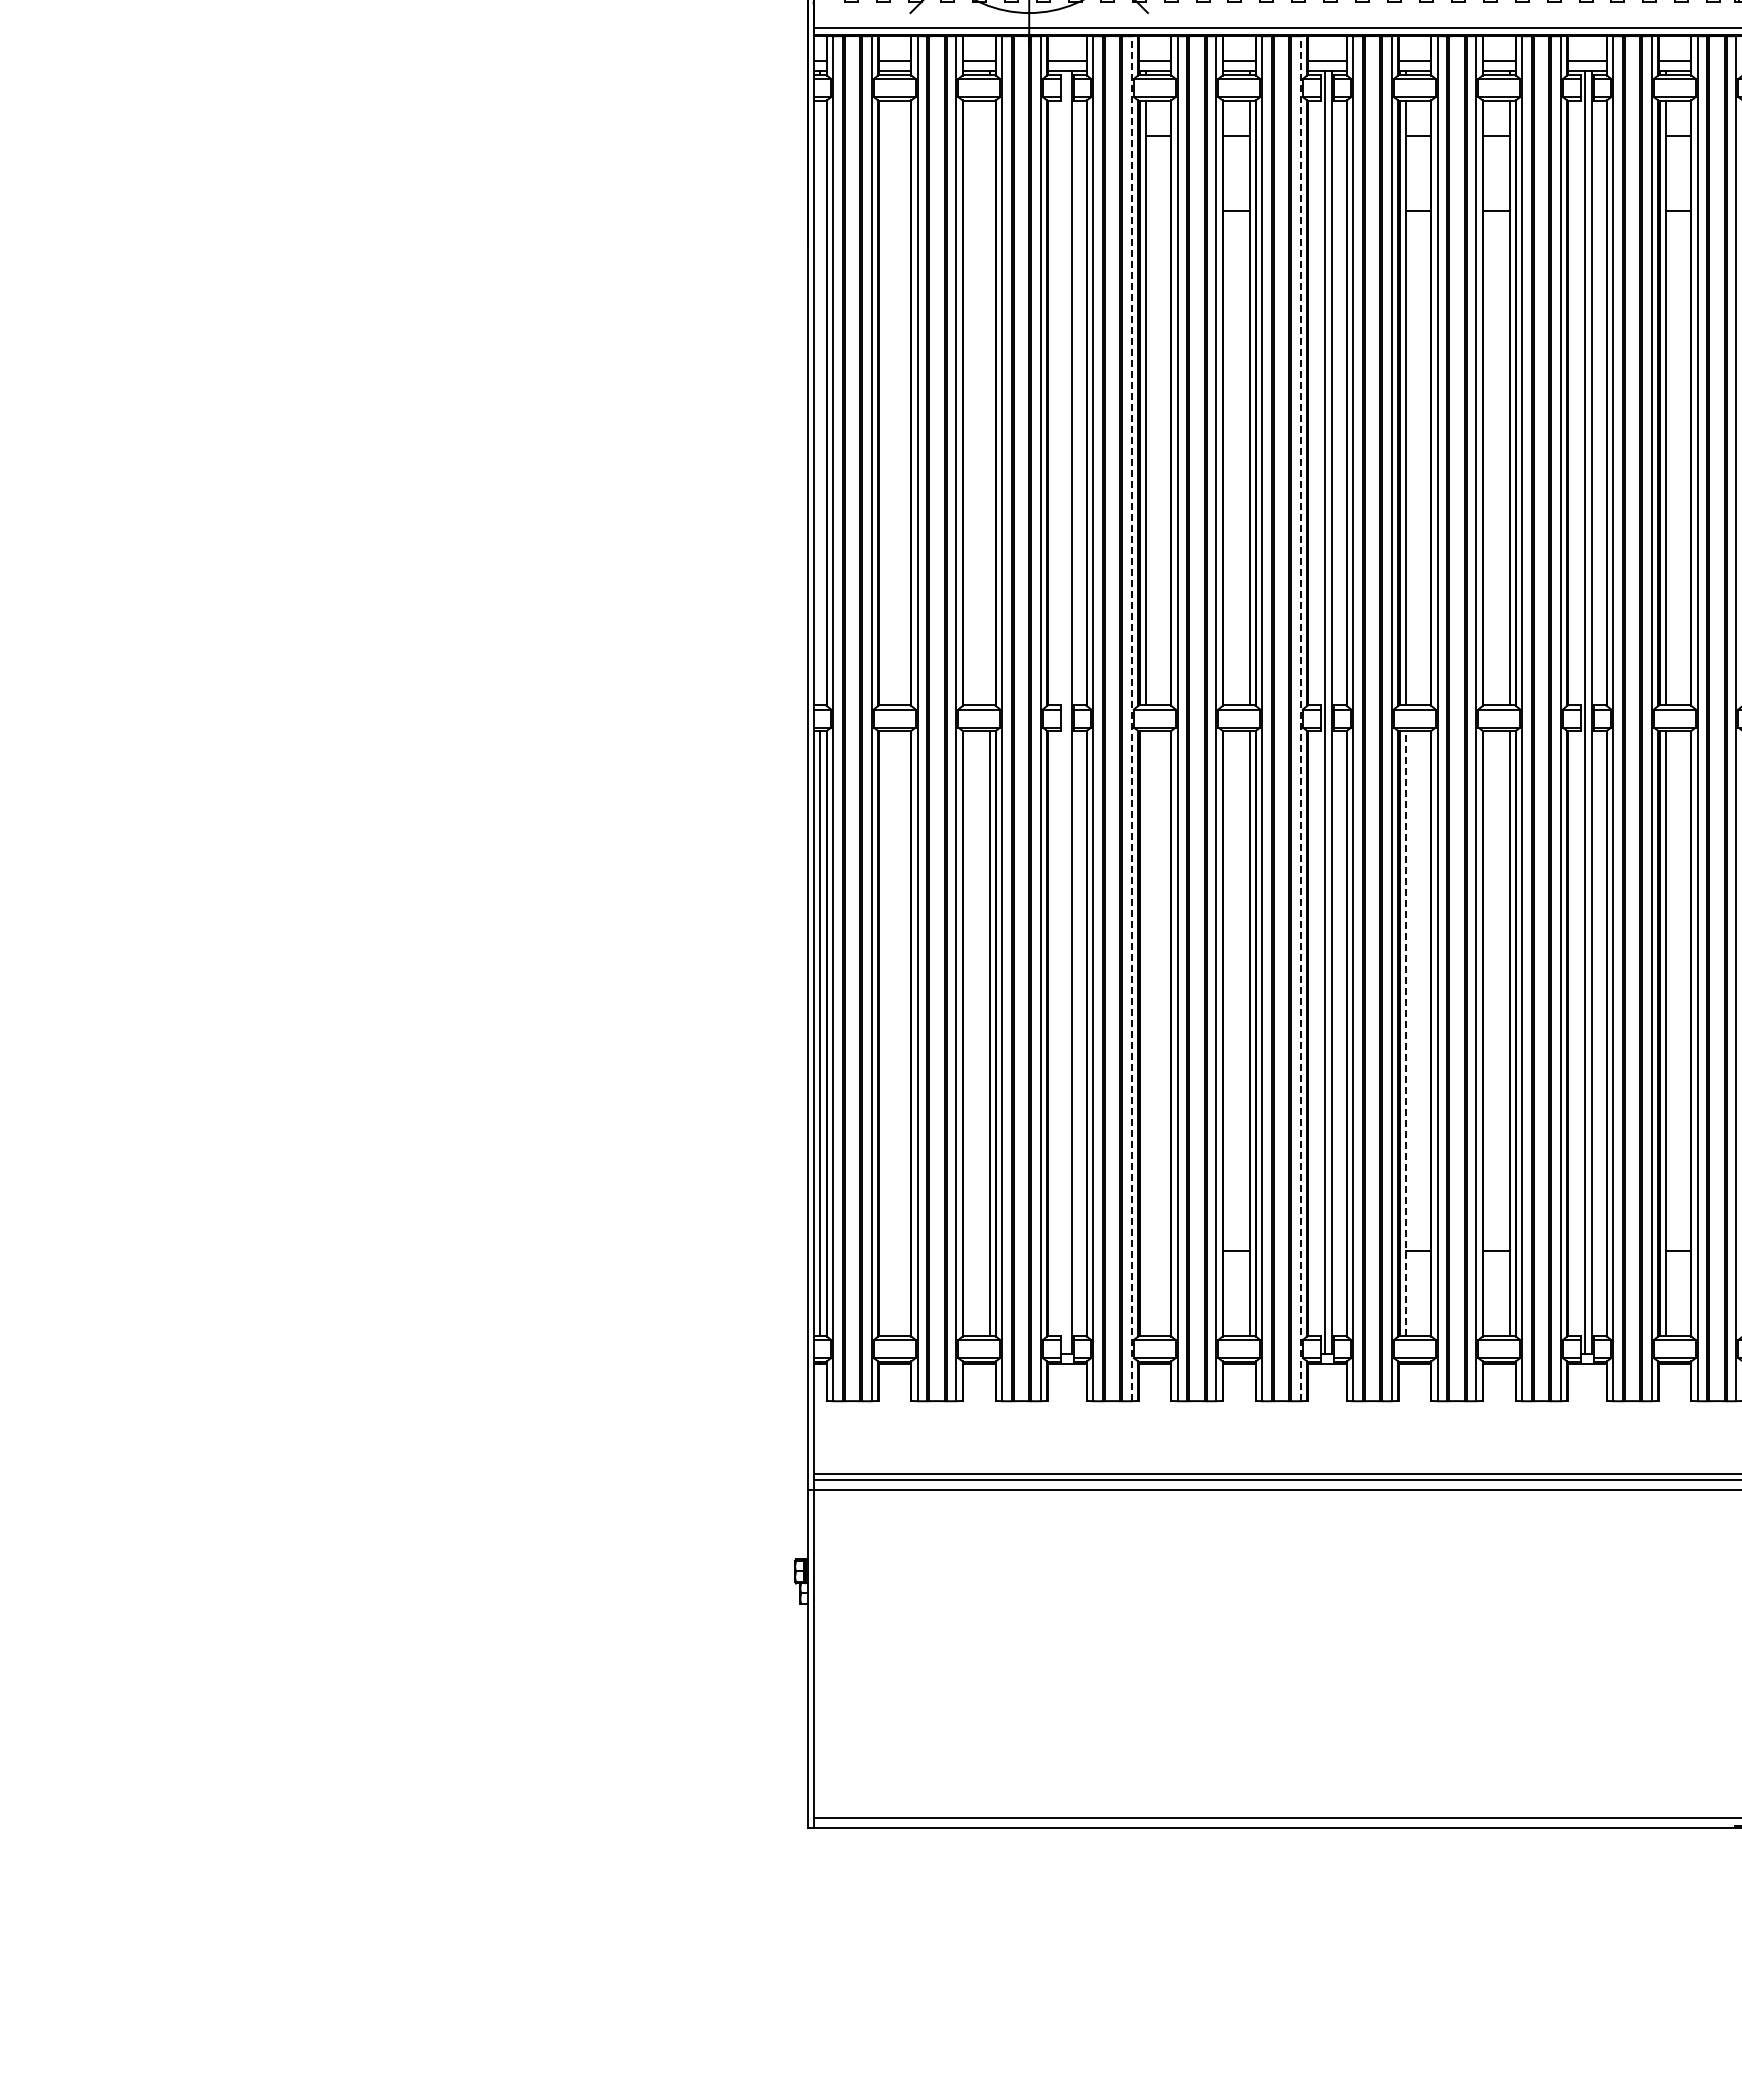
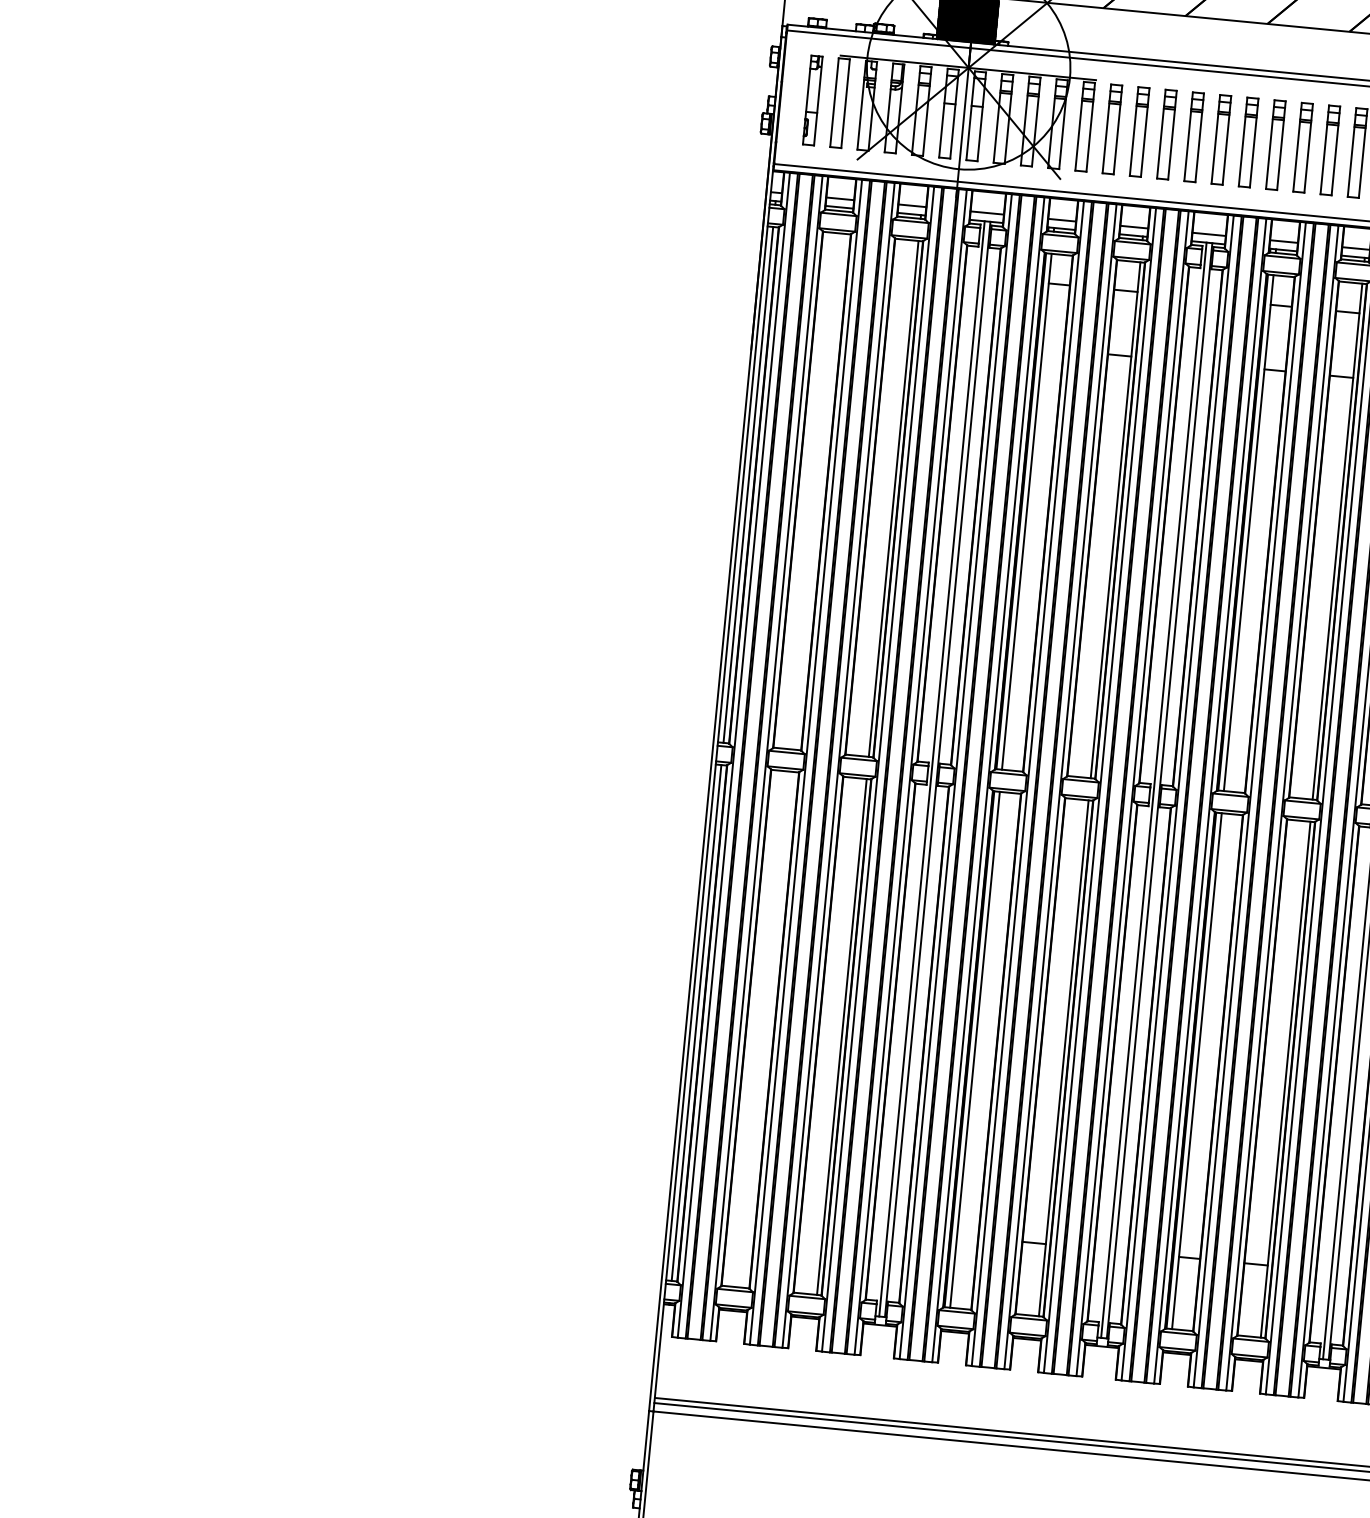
line: (820, 402) -> (748, 484), added
line: (990, 402) -> (893, 498), added
line: (1064, 712) -> (931, 769), added
line: (1131, 718) -> (988, 779), dashed -> solid
line: (1300, 718) -> (1132, 793), dashed -> solid
line: (1146, 1033) -> (975, 1049), added
line: (1406, 1033) -> (1197, 1071), dashed -> solid

